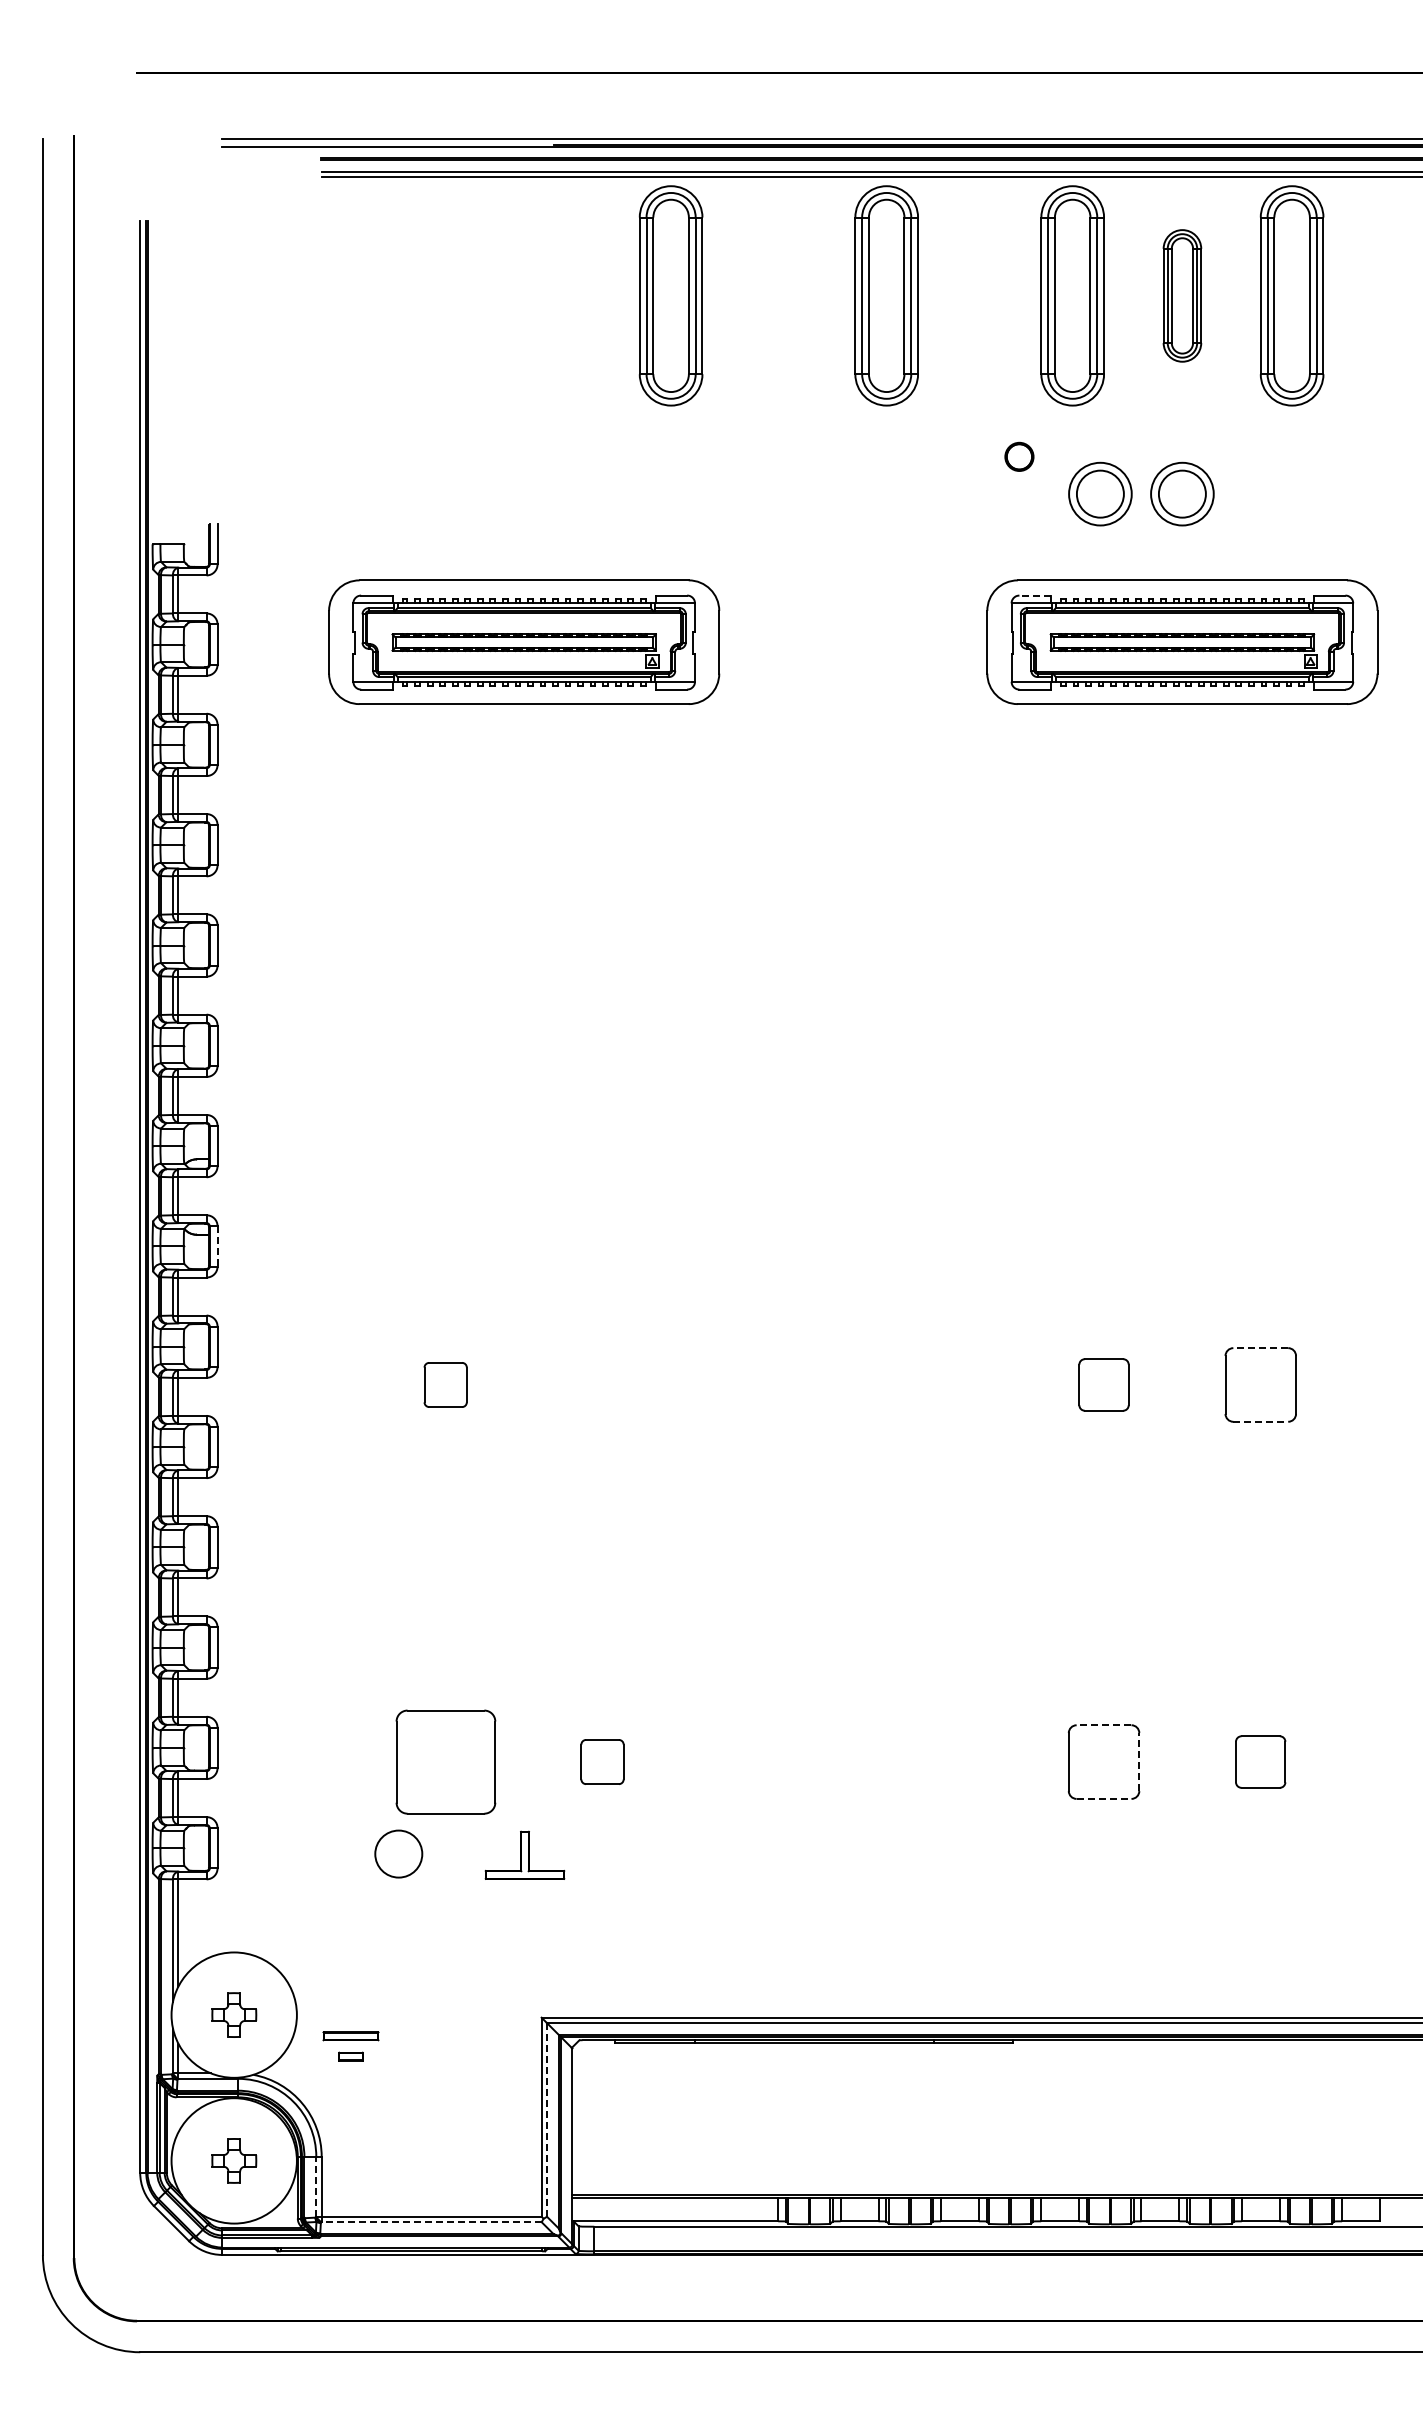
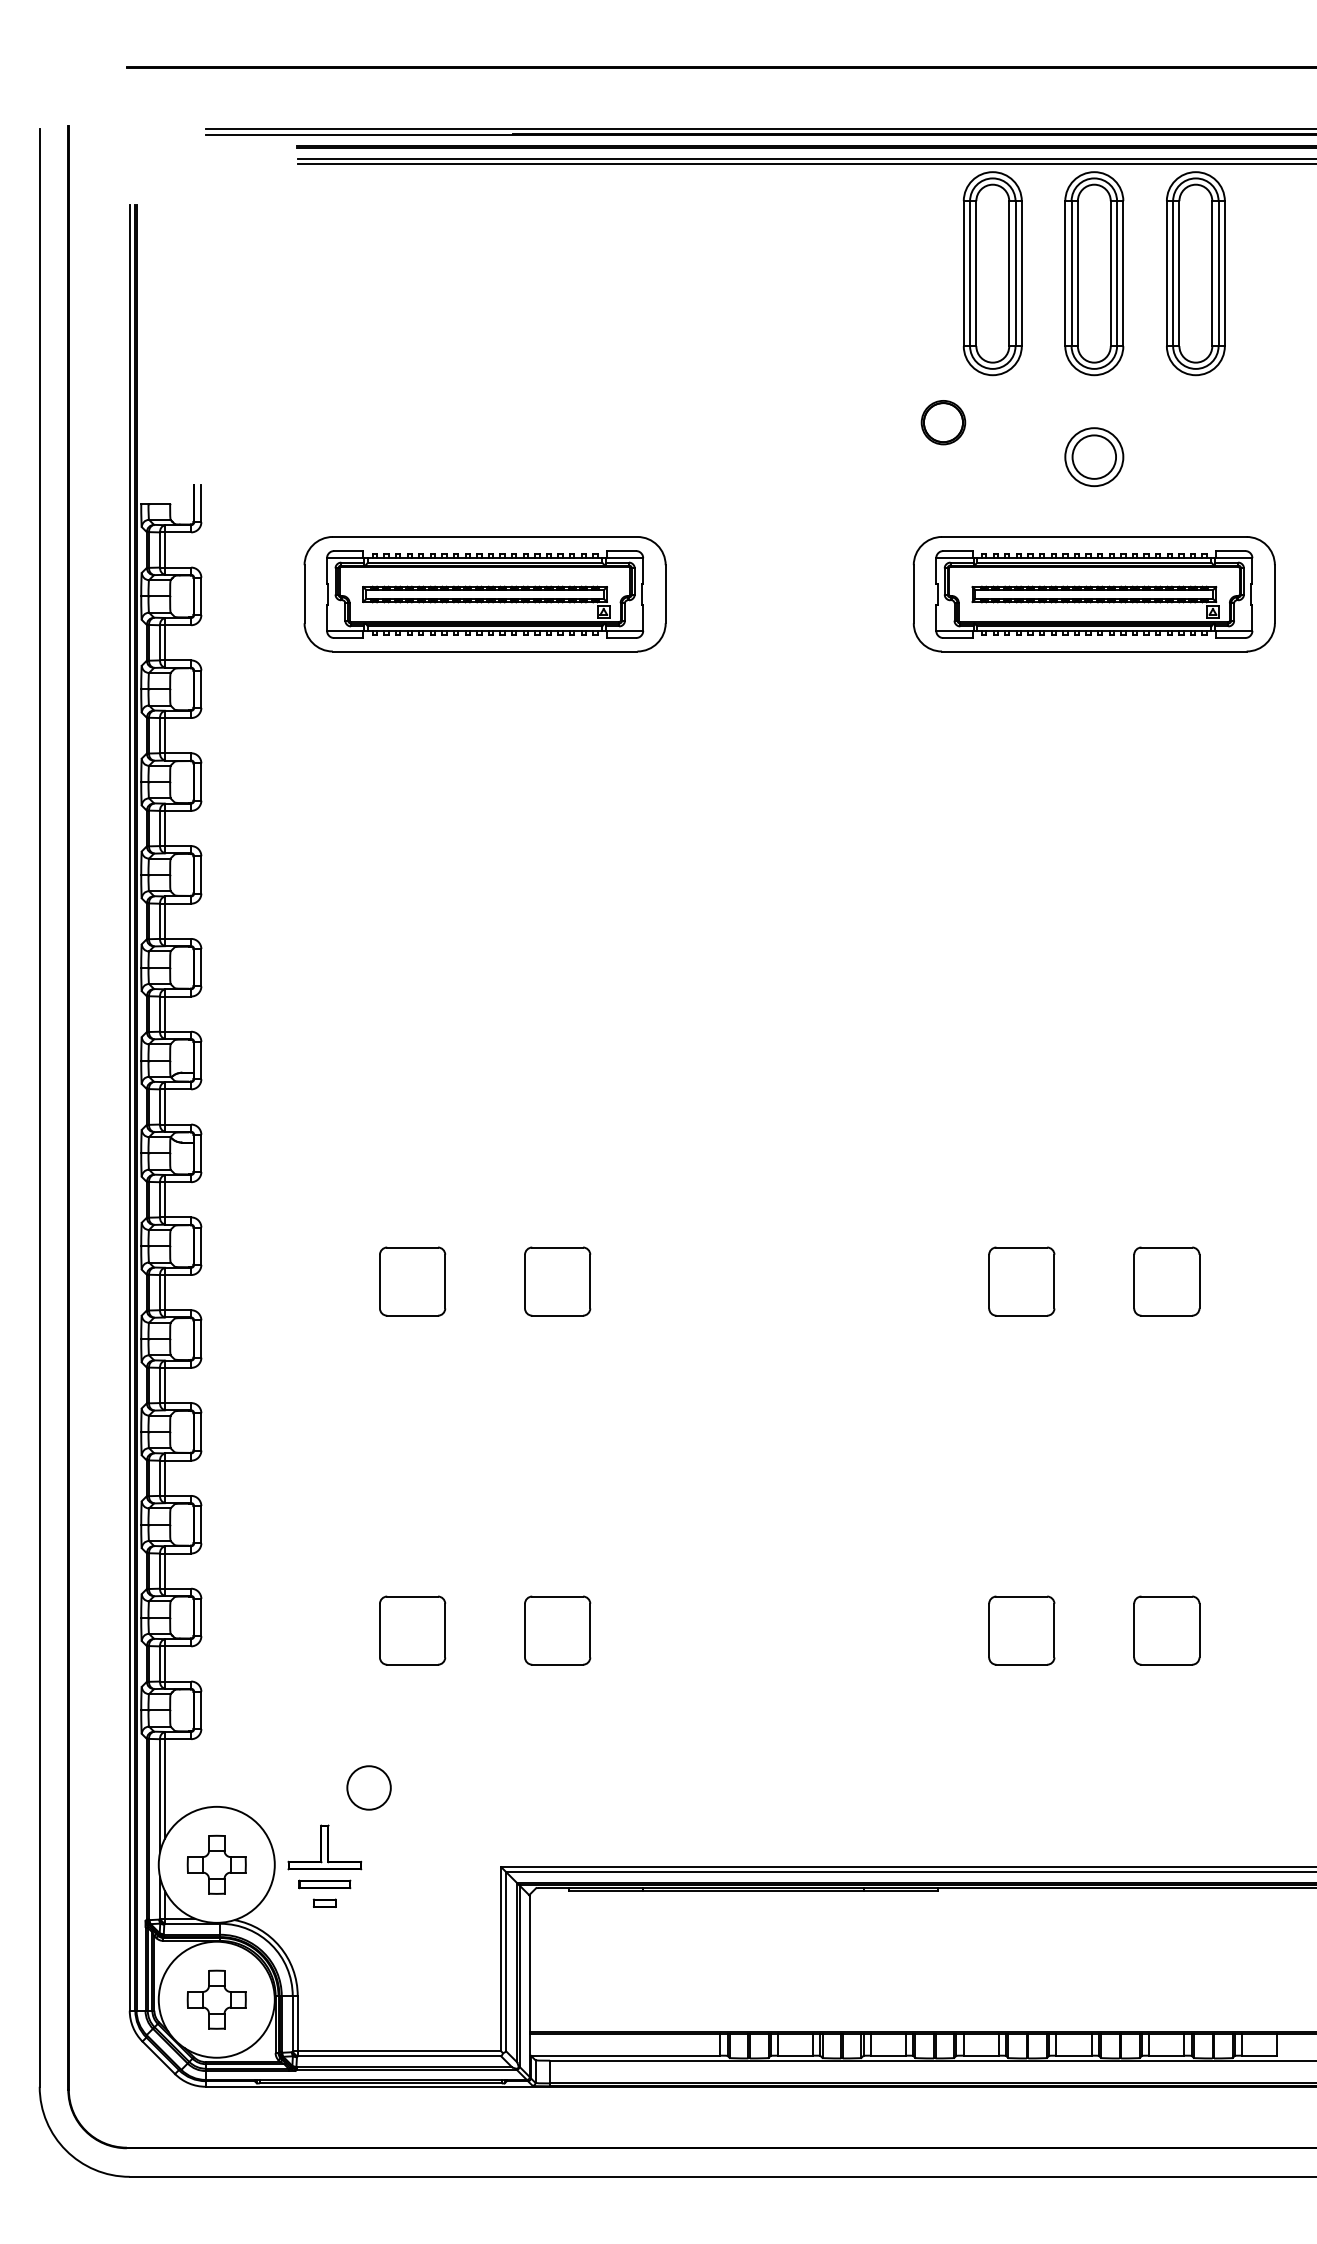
part: (670, 295) -> (620, 273), removed
part: (886, 295) -> (820, 273), removed
part: (1182, 295) -> (1094, 273), size x1.67
part: (1019, 456) -> (943, 422), size x1.67
part: (1100, 493) -> (1018, 456), removed
line: (1035, 595) -> (958, 550), dashed -> solid
line: (217, 1246) -> (201, 1153), dashed -> solid
line: (1260, 1348) -> (1166, 1247), dashed -> solid
part: (445, 1384) -> (412, 1281), size x1.67
part: (602, 1384) -> (557, 1281), added
part: (1103, 1384) -> (1021, 1281), size x1.43
line: (1261, 1421) -> (1167, 1315), dashed -> solid
line: (1103, 1725) -> (1021, 1596), dashed -> solid
part: (445, 1761) -> (412, 1630), size x0.71
part: (602, 1761) -> (557, 1630), size x1.67
part: (1260, 1761) -> (1166, 1630), size x1.43
line: (1139, 1762) -> (1054, 1631), dashed -> solid
line: (1104, 1798) -> (1022, 1664), dashed -> solid
circle: (398, 1853) -> (368, 1787), moved
part: (524, 1854) -> (324, 1846), moved
part: (234, 2014) -> (217, 1864), size x1.43
line: (547, 2119) -> (506, 1961), dashed -> solid
part: (234, 2160) -> (217, 1999), size x1.43
line: (316, 2186) -> (292, 2023), dashed -> solid
line: (431, 2222) -> (399, 2056), dashed -> solid

